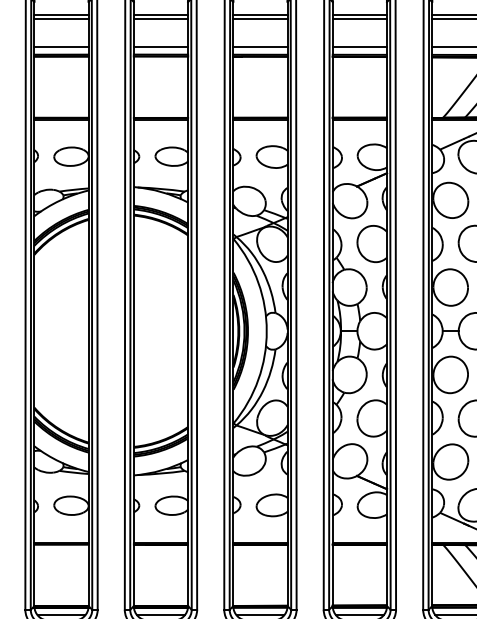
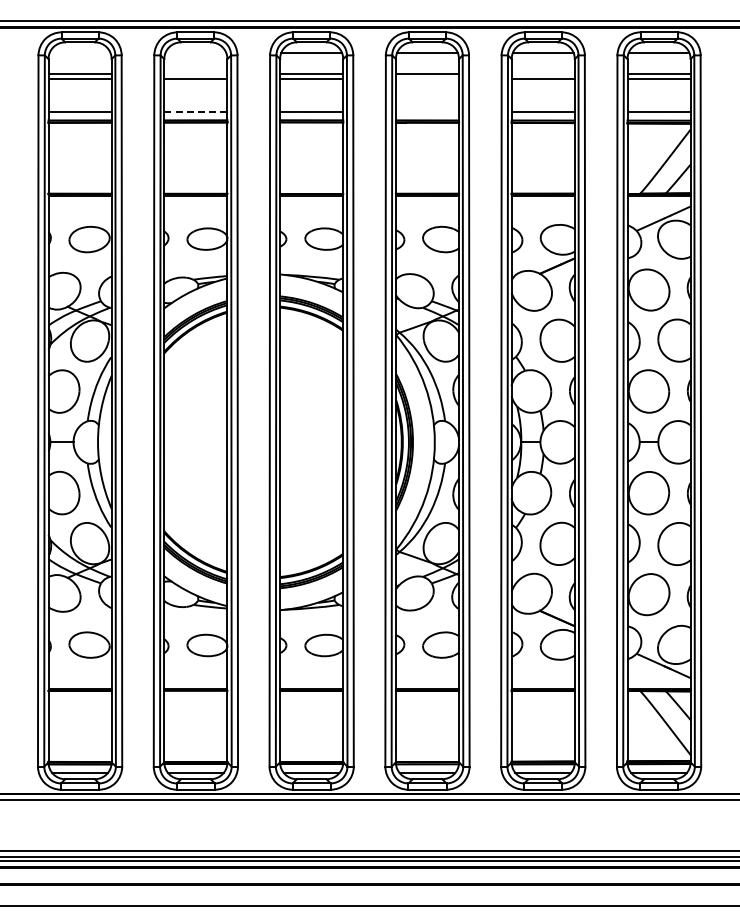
line: (61, 14) -> (195, 73), removed
line: (359, 14) -> (542, 73), removed
line: (260, 19) -> (427, 79), removed
line: (61, 47) -> (195, 111), solid -> dashed
line: (260, 47) -> (427, 111), removed

